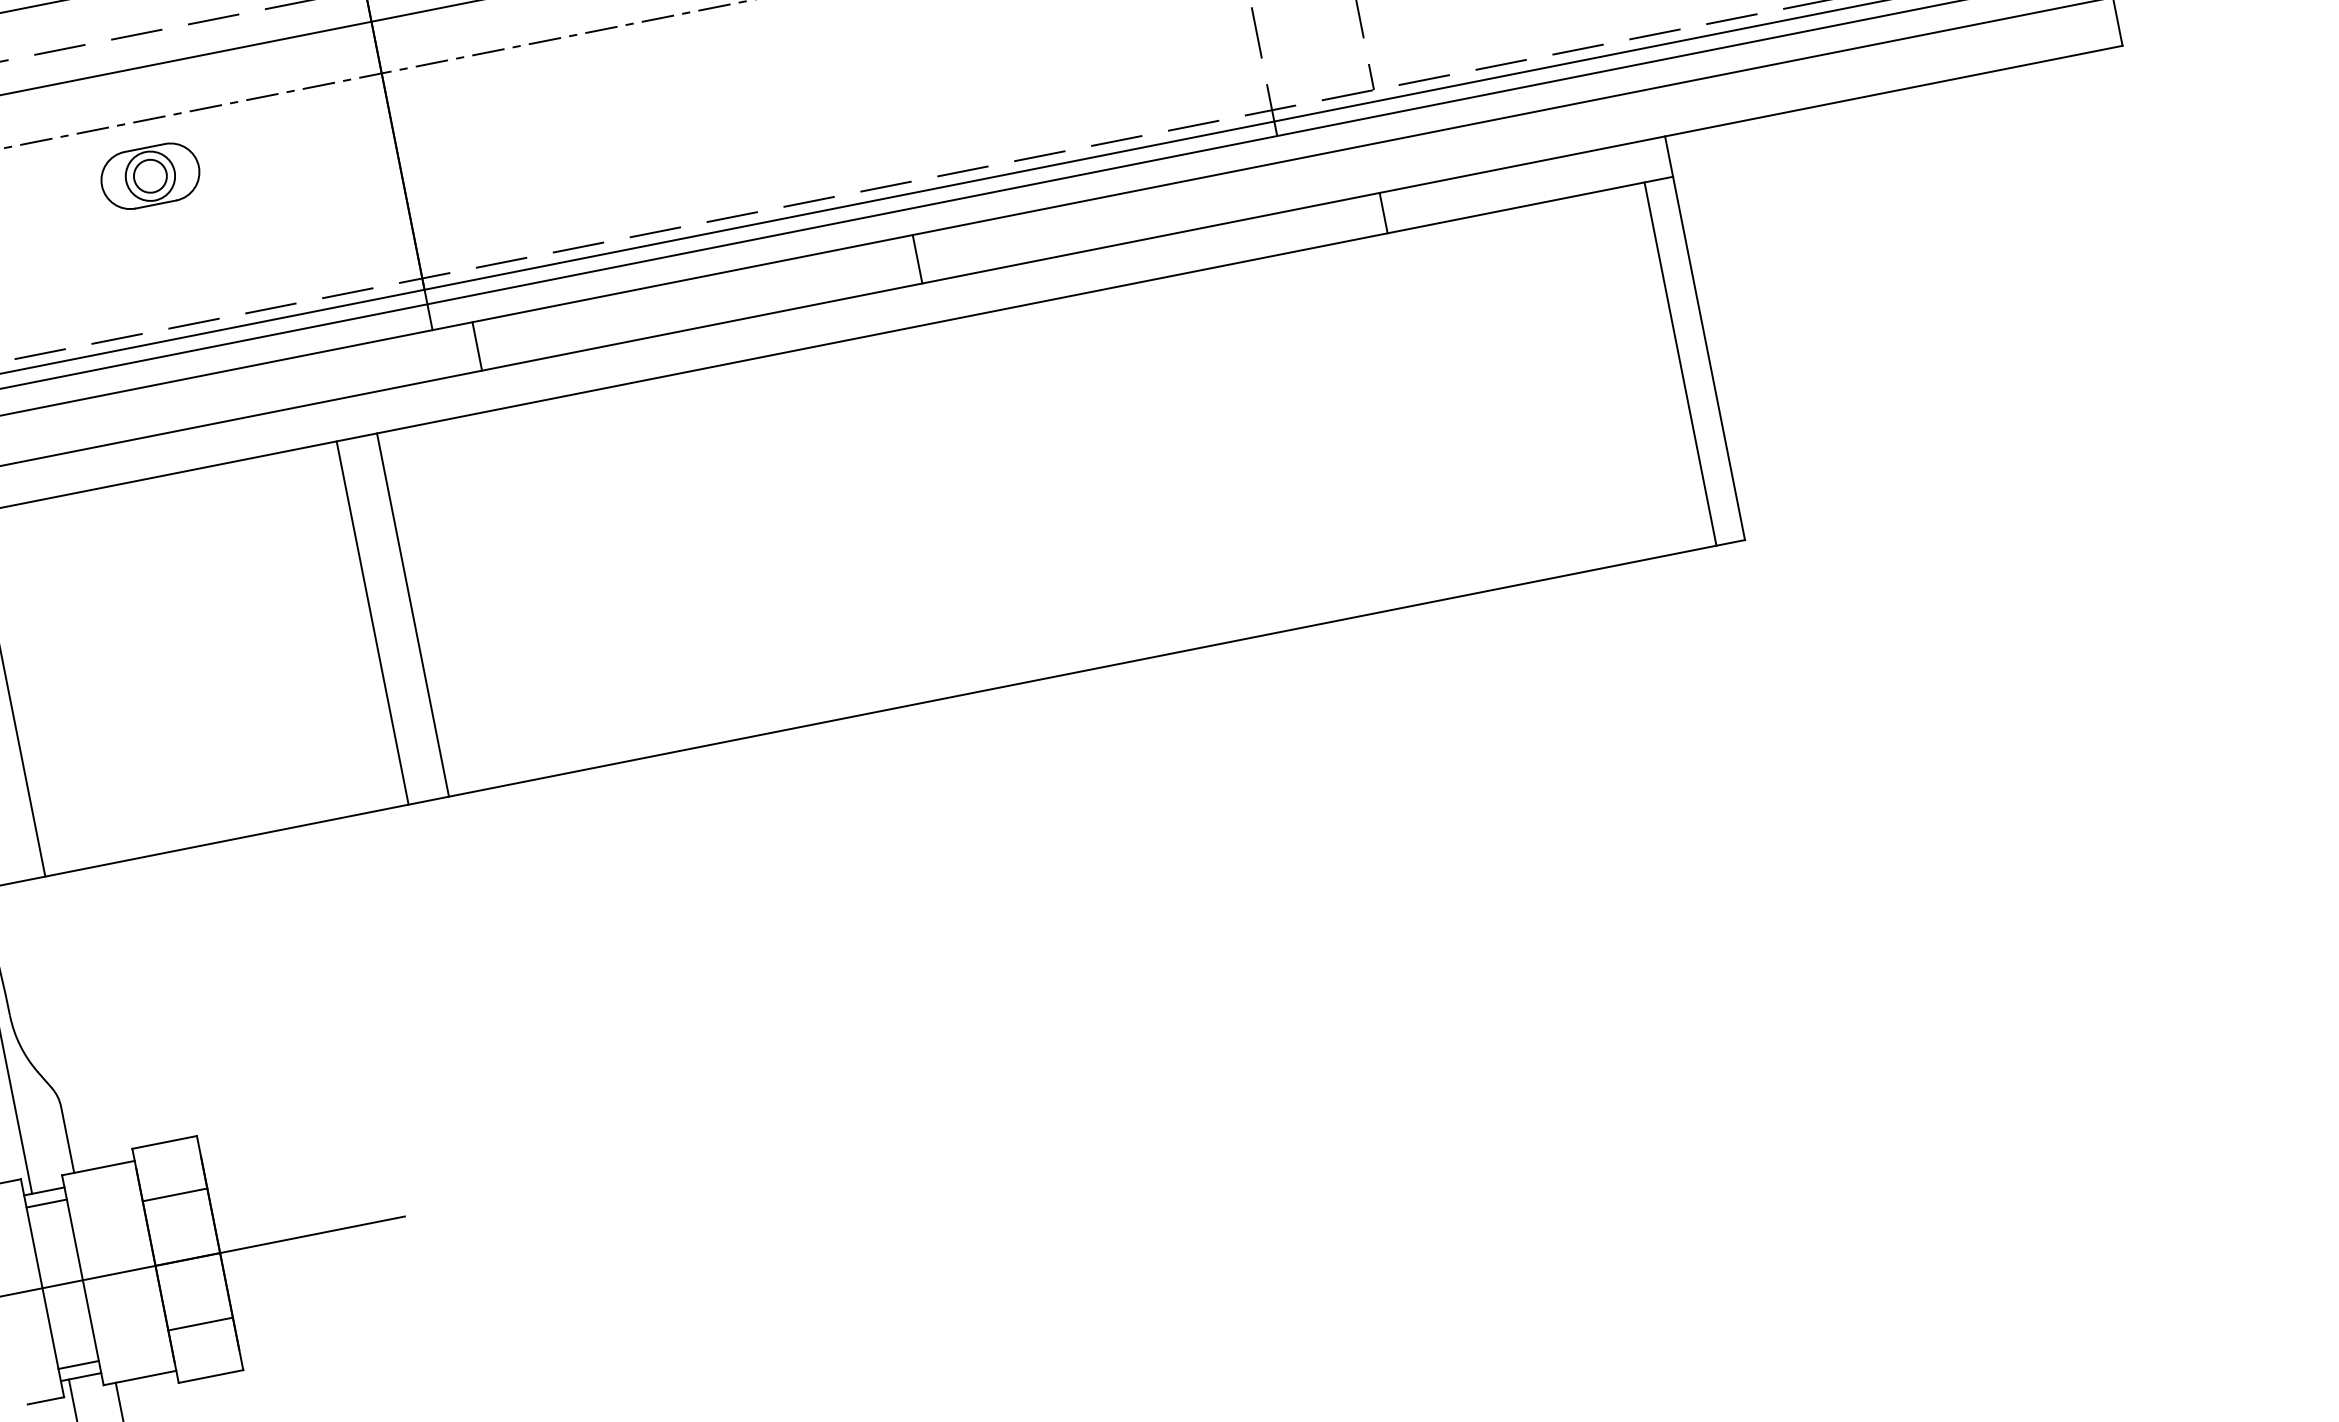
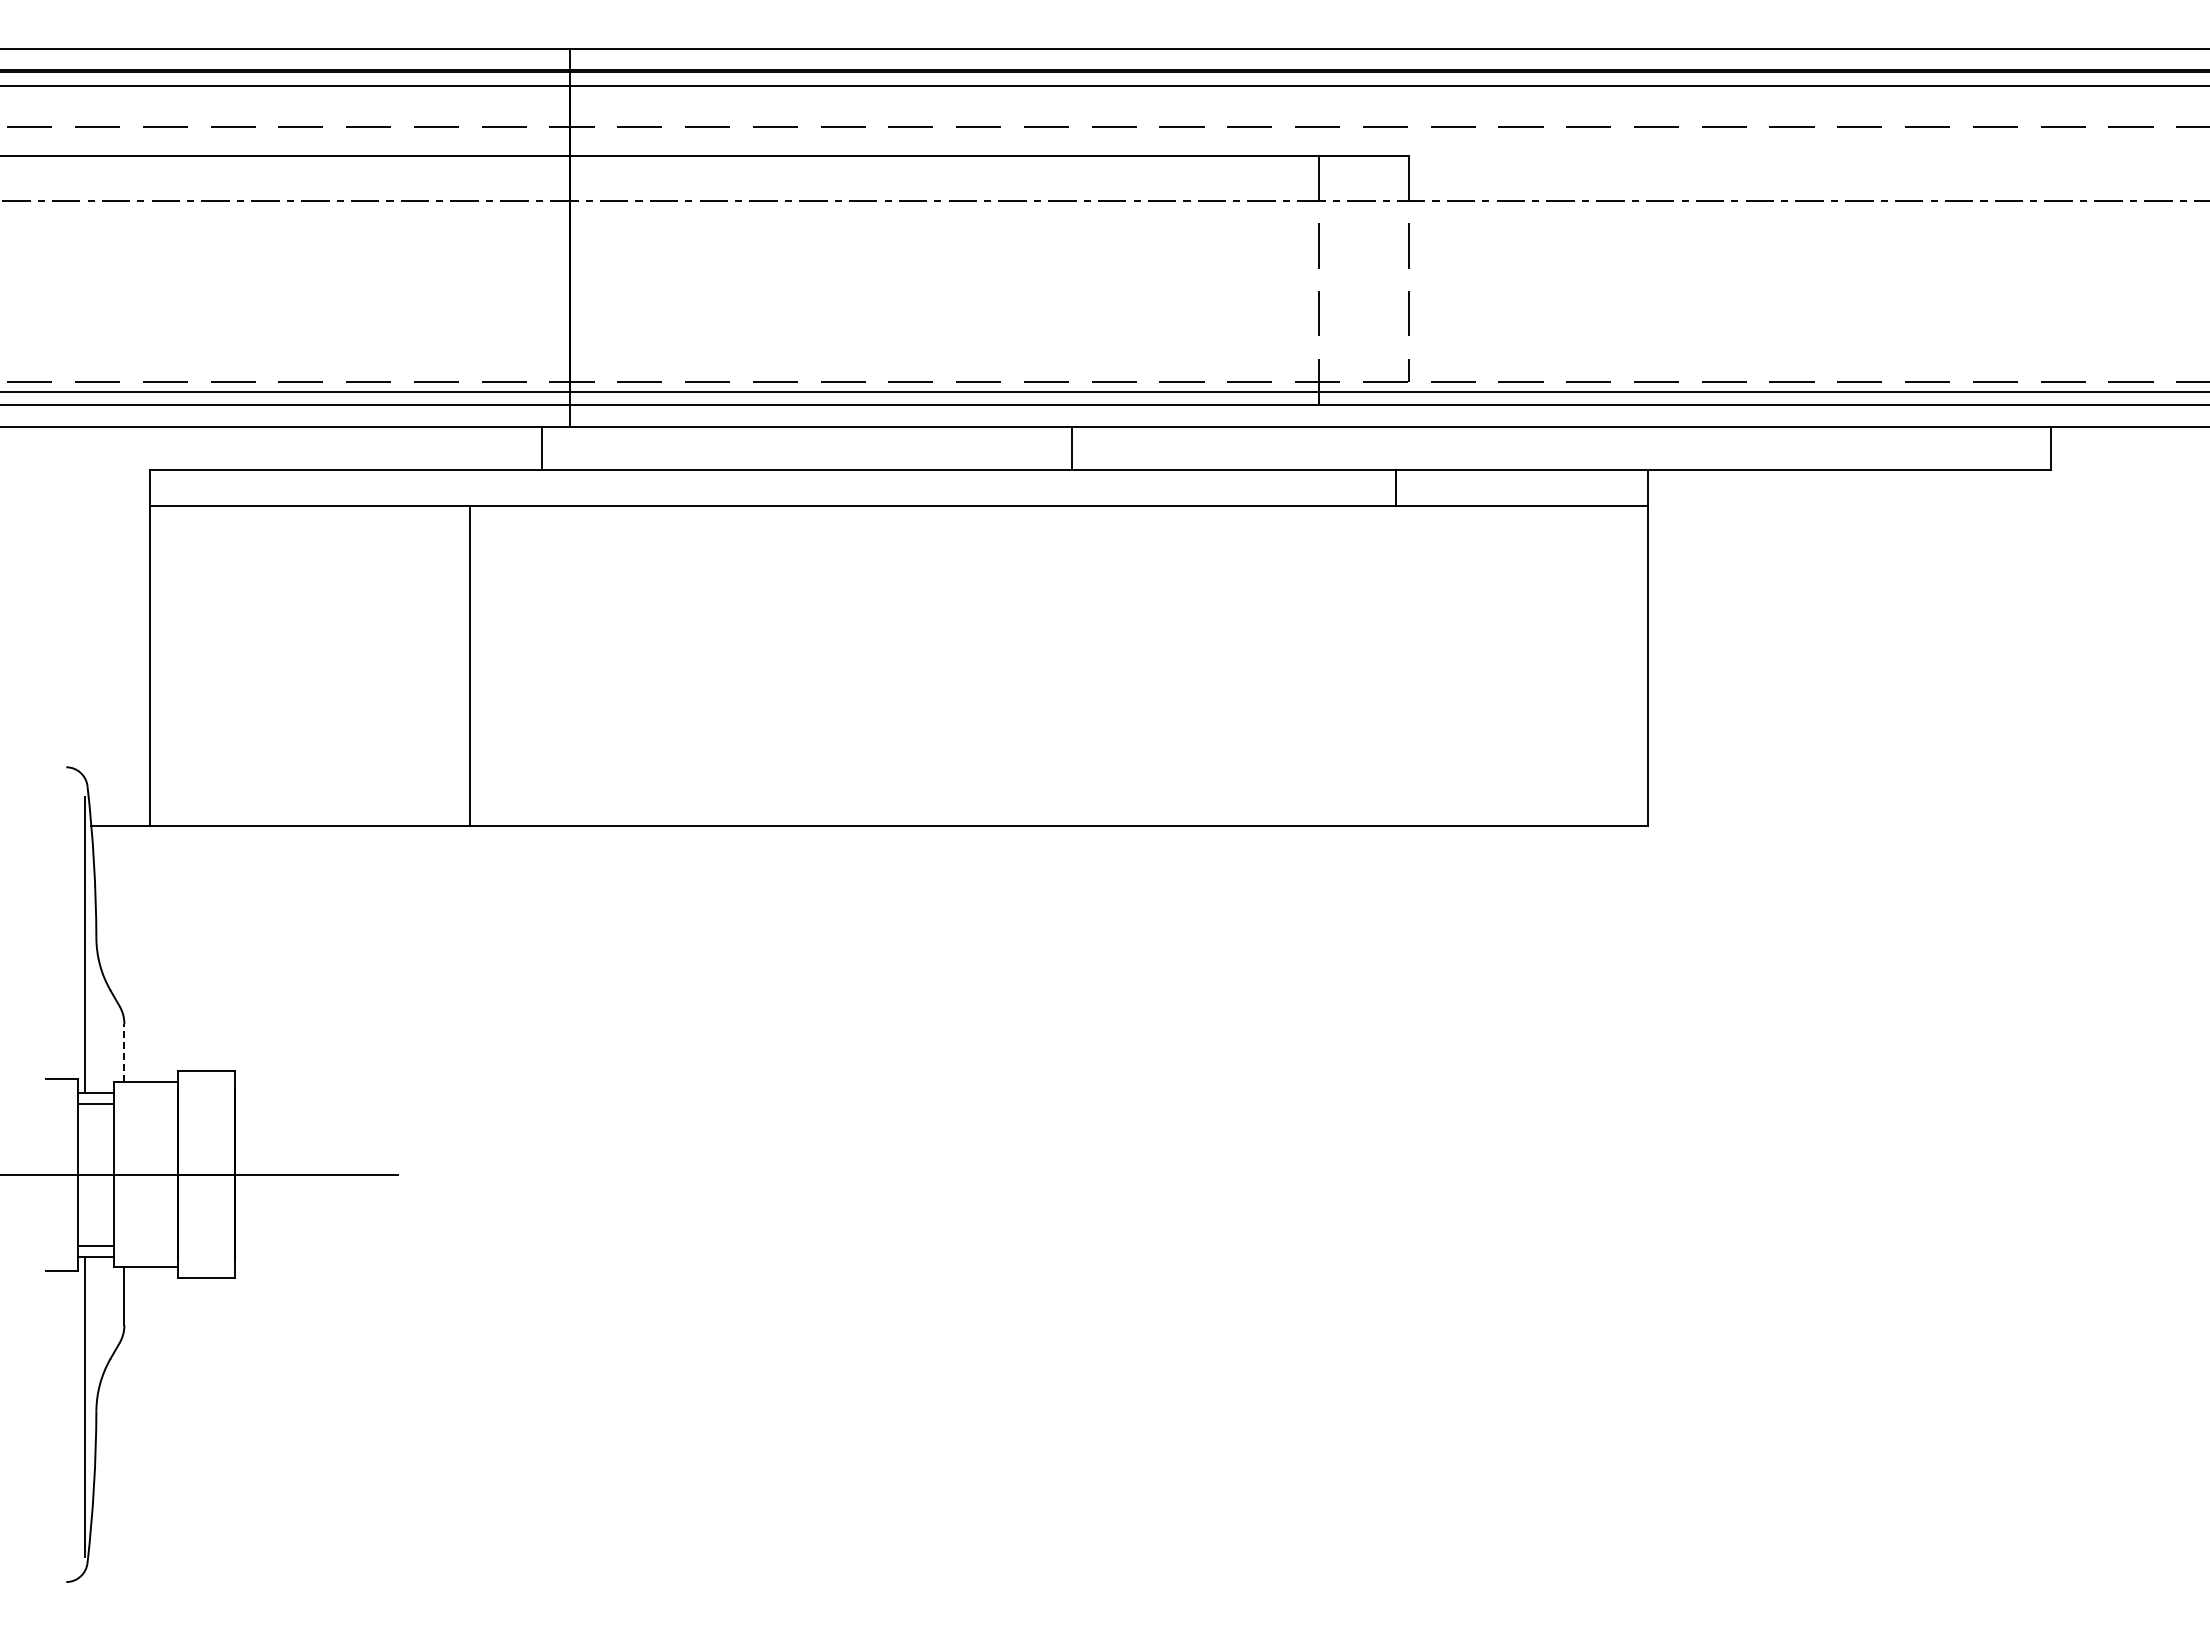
part: (150, 176) -> (356, 249), removed
line: (917, 258) -> (1072, 448), moved
line: (477, 345) -> (542, 448), moved
line: (1680, 363) -> (1622, 665), removed
line: (412, 614) -> (505, 665), removed
line: (67, 1139) -> (124, 1052), solid -> dashed
line: (174, 1194) -> (205, 1117), removed
line: (199, 1324) -> (205, 1231), removed

